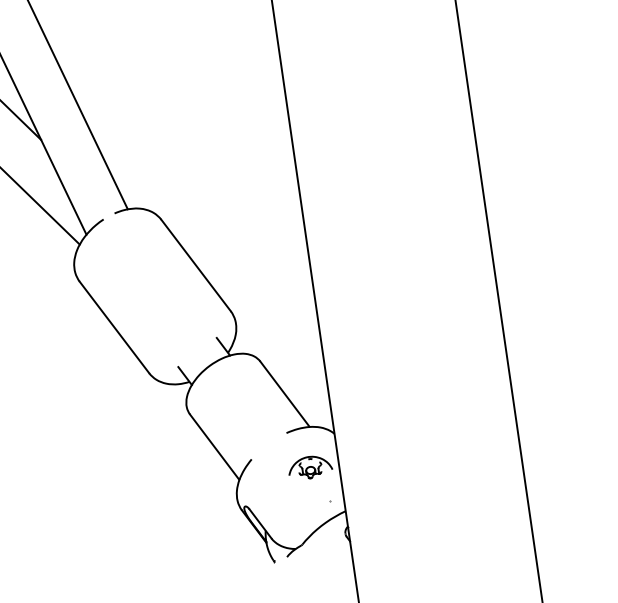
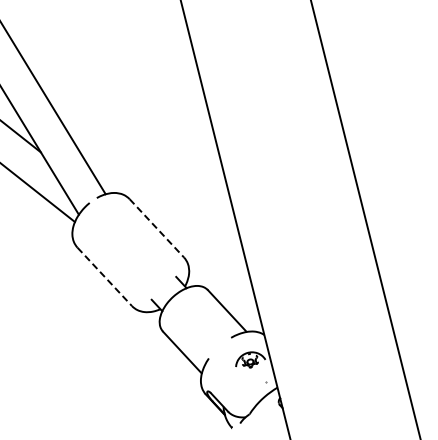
line: (195, 265) -> (156, 228), solid -> dashed
line: (114, 326) -> (104, 276), solid -> dashed

